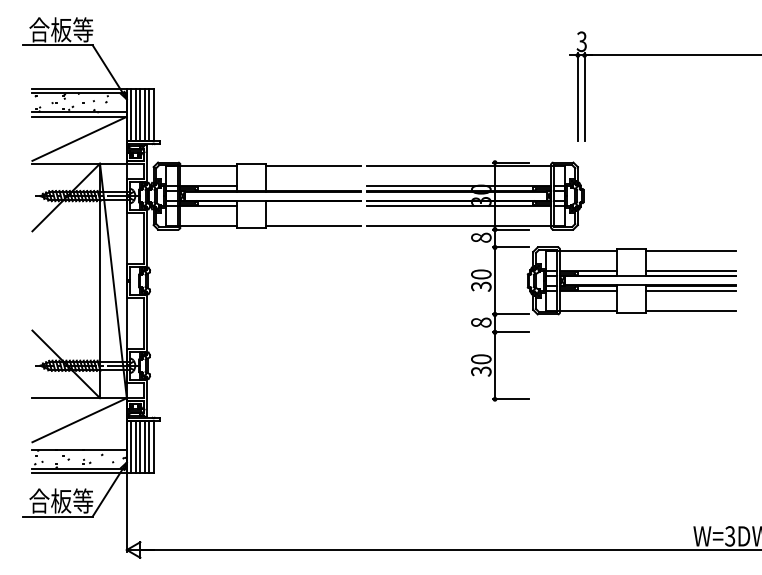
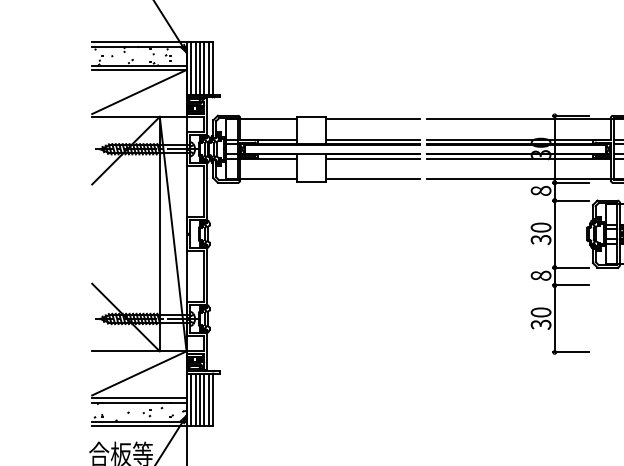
line: (313, 186) -> (373, 139), added
line: (313, 205) -> (373, 158), added
line: (79, 445) -> (139, 398), added

